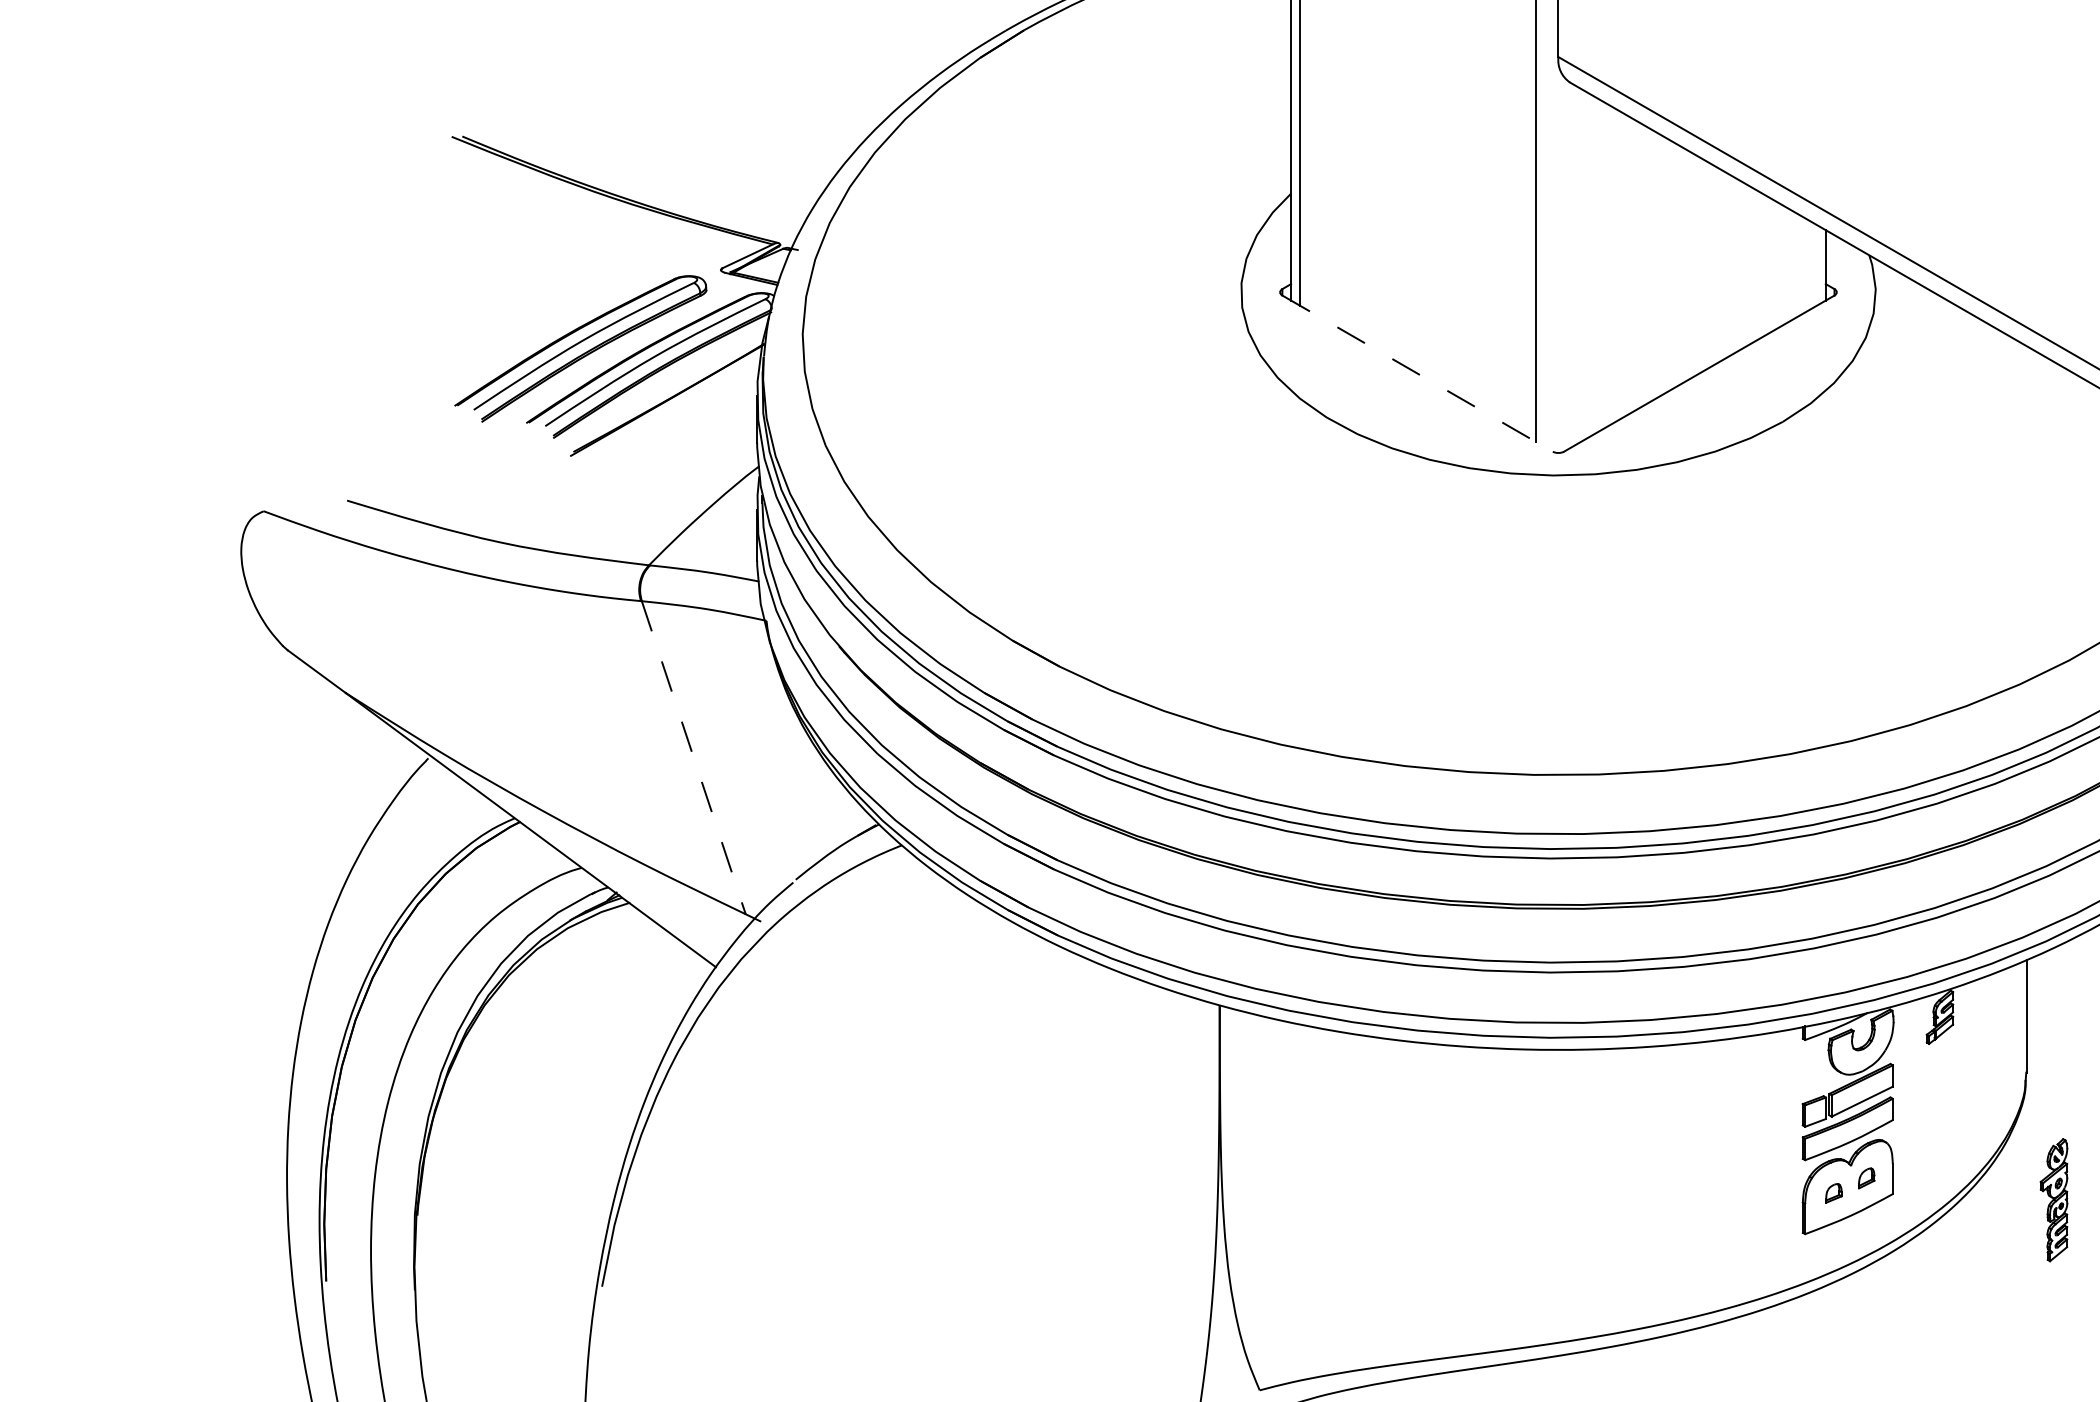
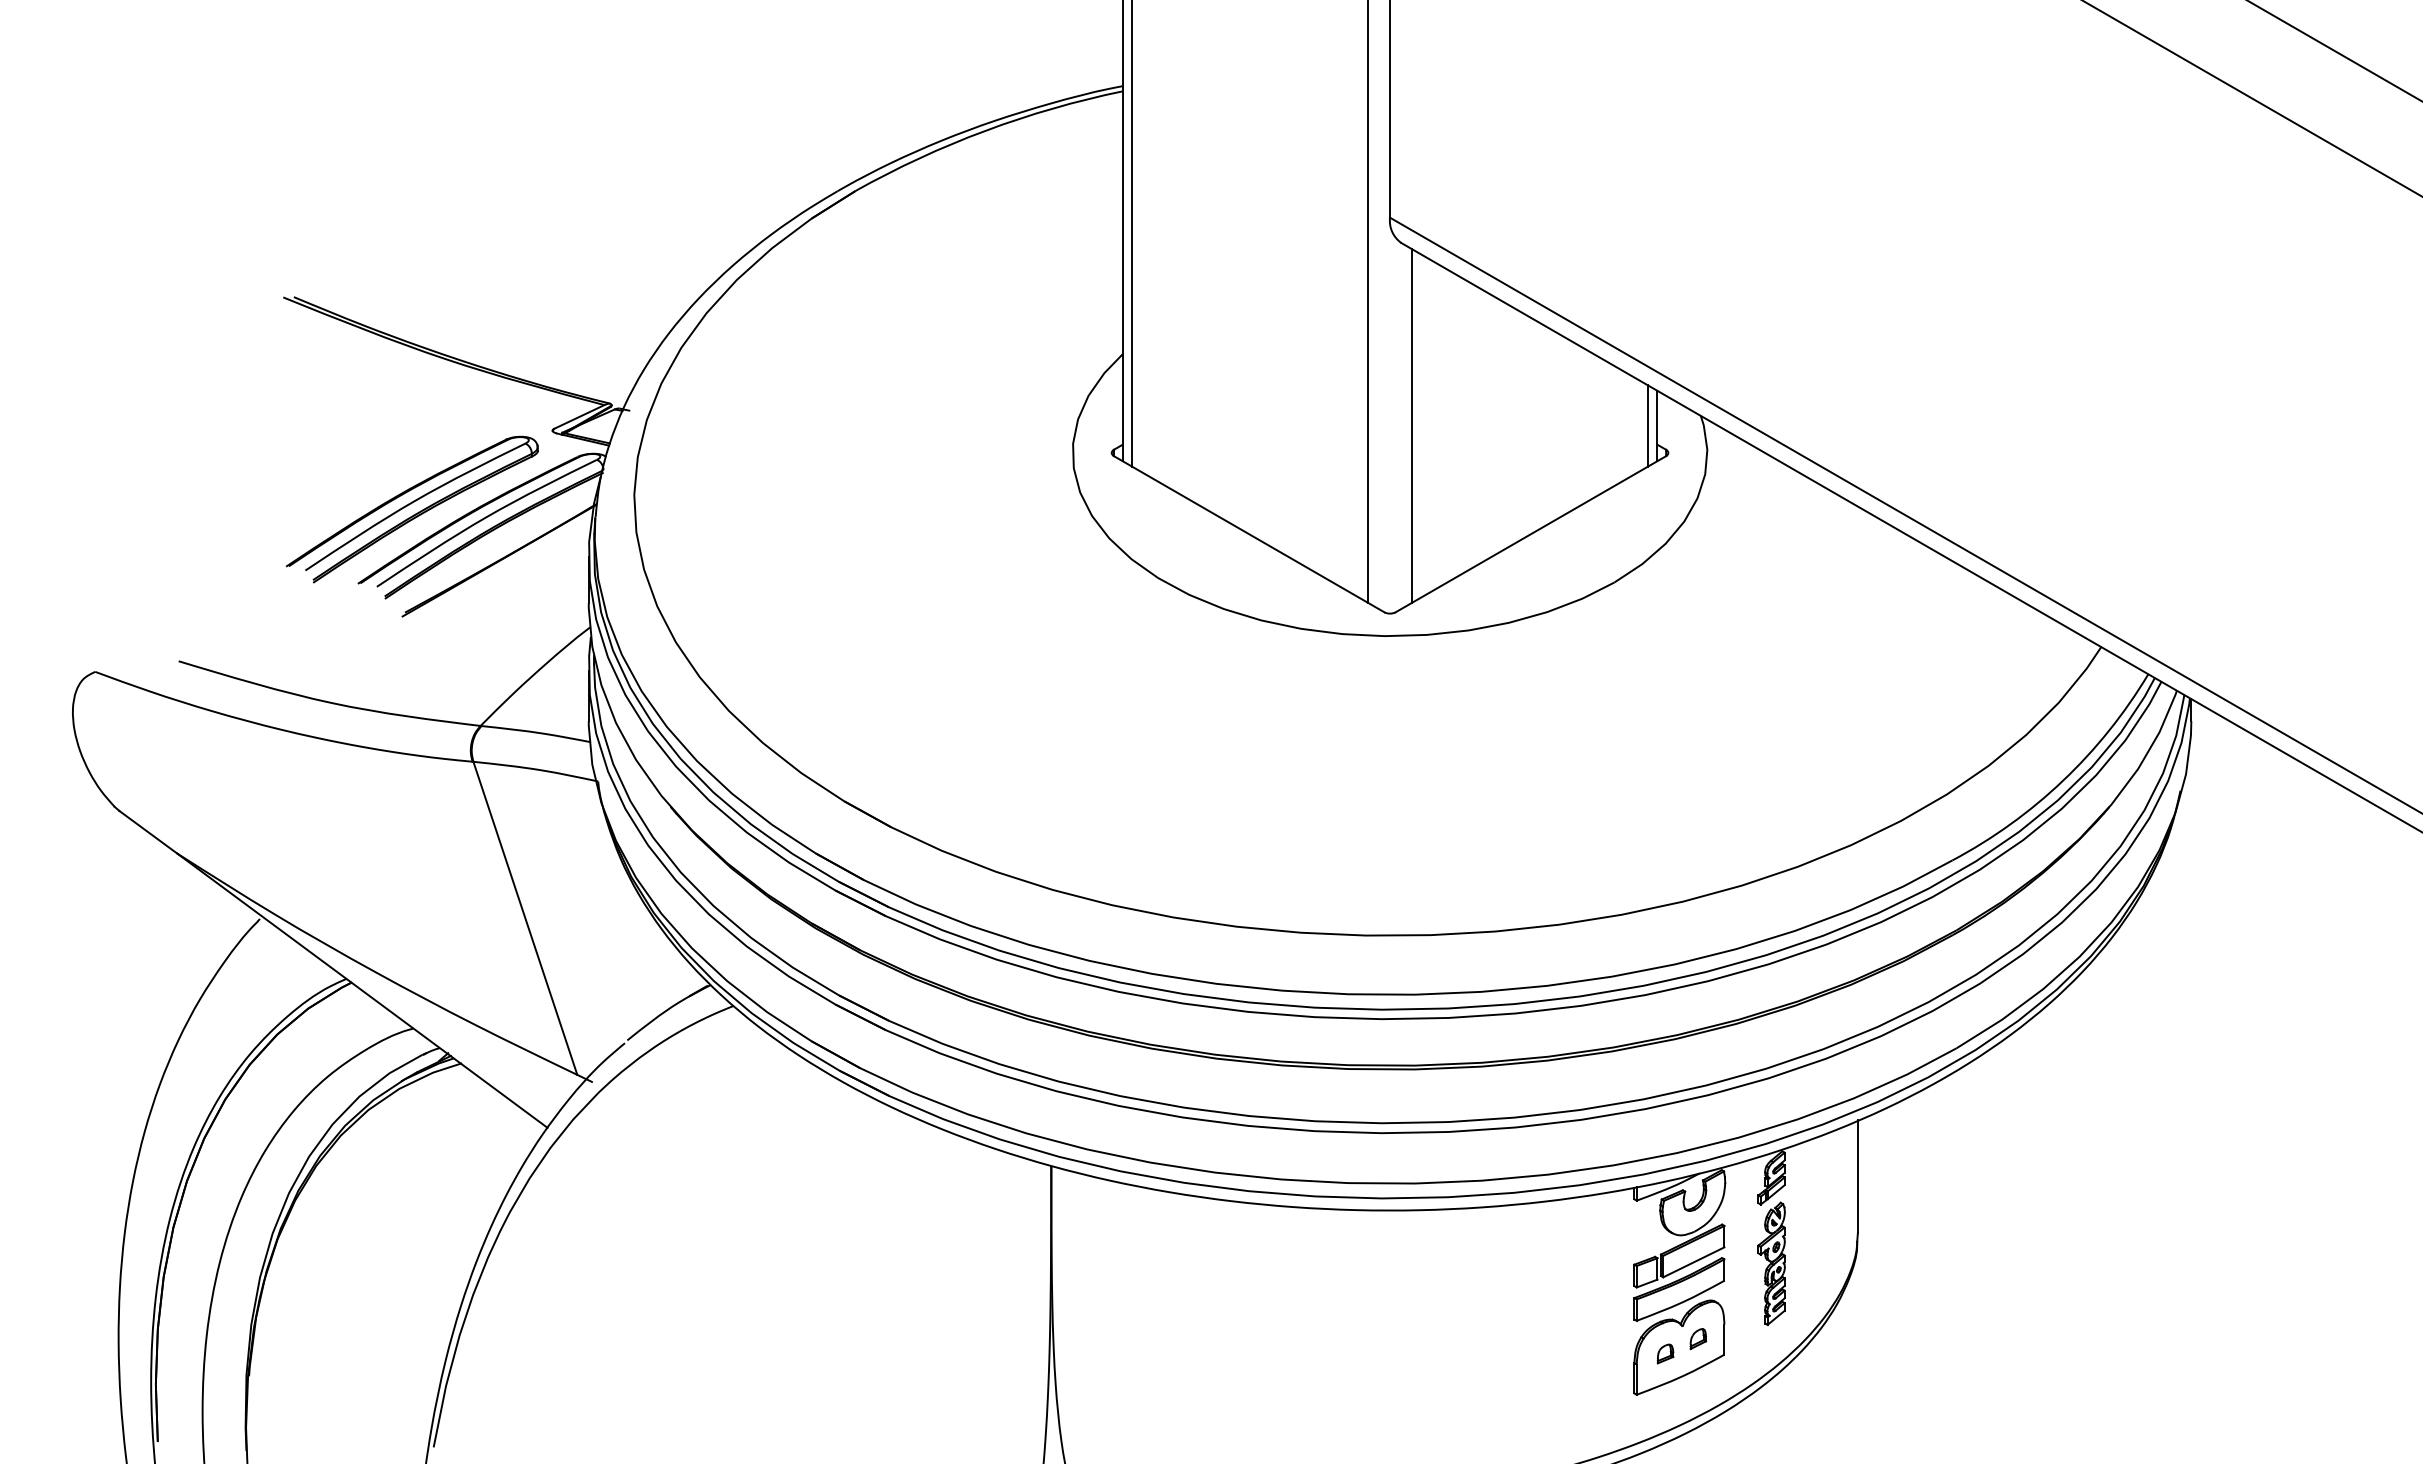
line: (1580, 264) -> (1412, 425), added
line: (1816, 264) -> (1648, 425), added
line: (1417, 373) -> (1249, 534), dashed -> solid
line: (693, 757) -> (525, 918), dashed -> solid
part: (2053, 1199) -> (1771, 1263), moved

